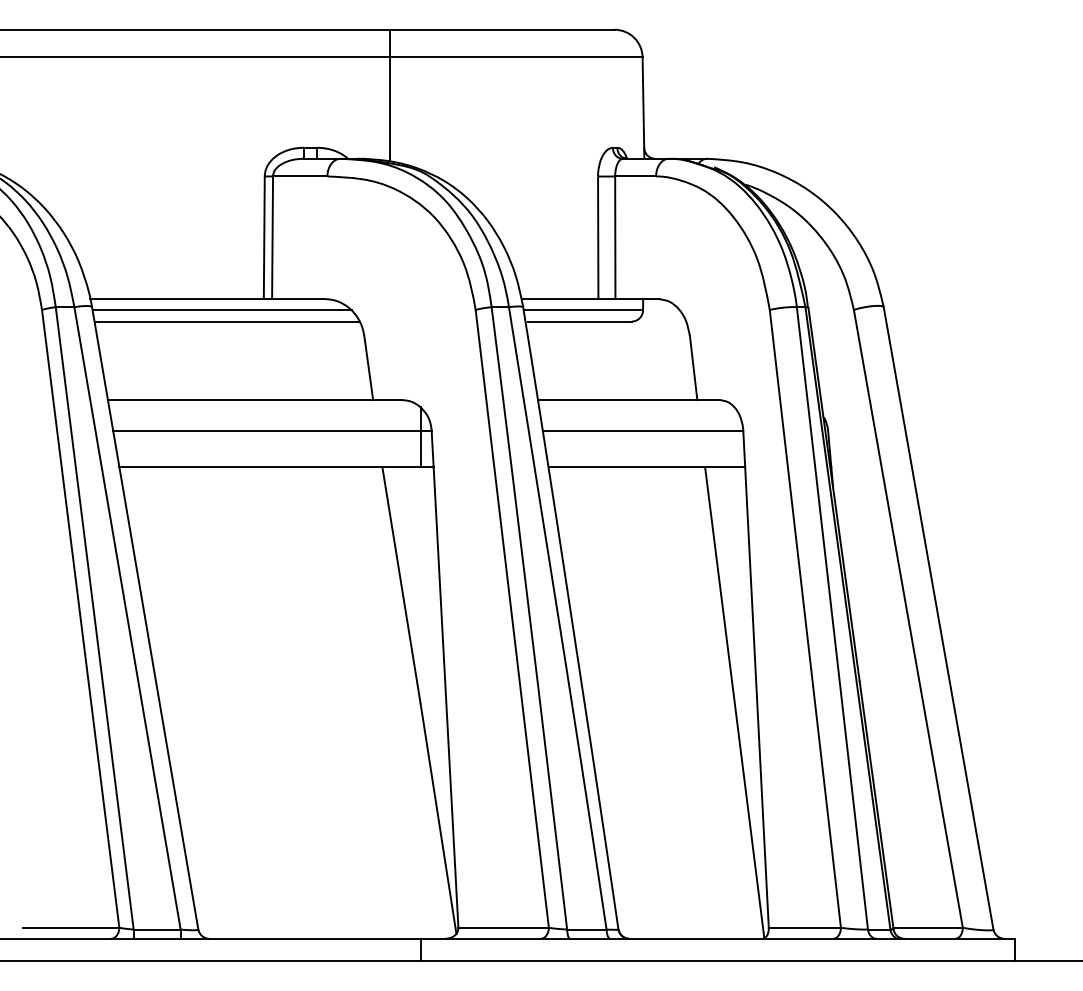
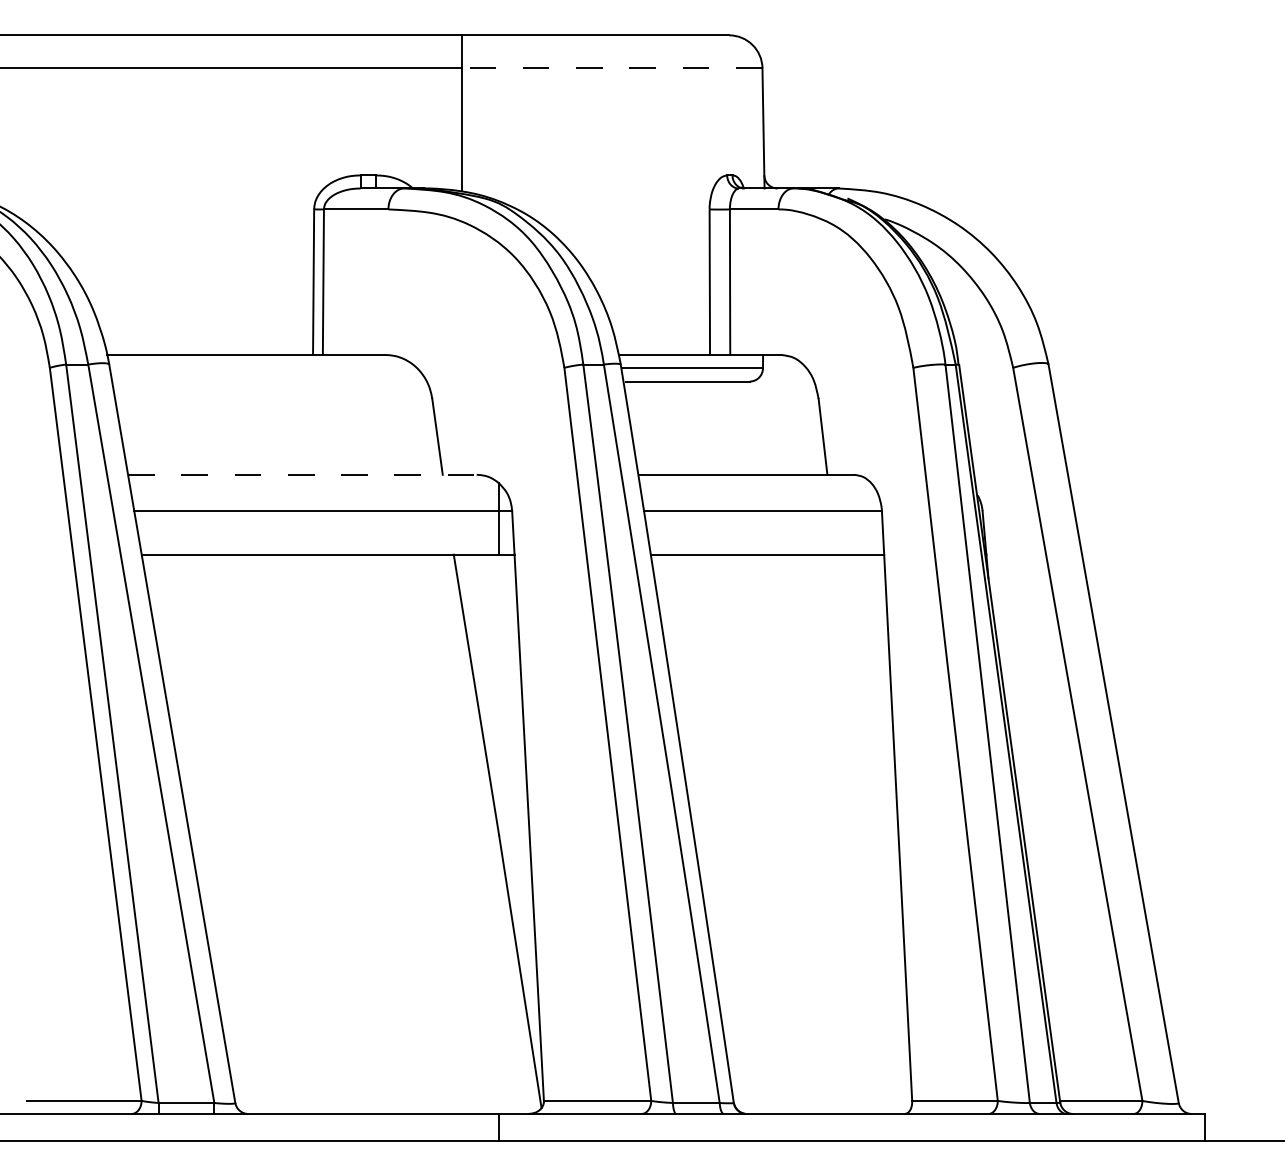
line: (515, 57) -> (611, 68), solid -> dashed
line: (222, 310) -> (263, 368), removed
line: (227, 321) -> (269, 381), removed
line: (254, 399) -> (302, 474), solid -> dashed
line: (734, 703) -> (871, 834), removed

